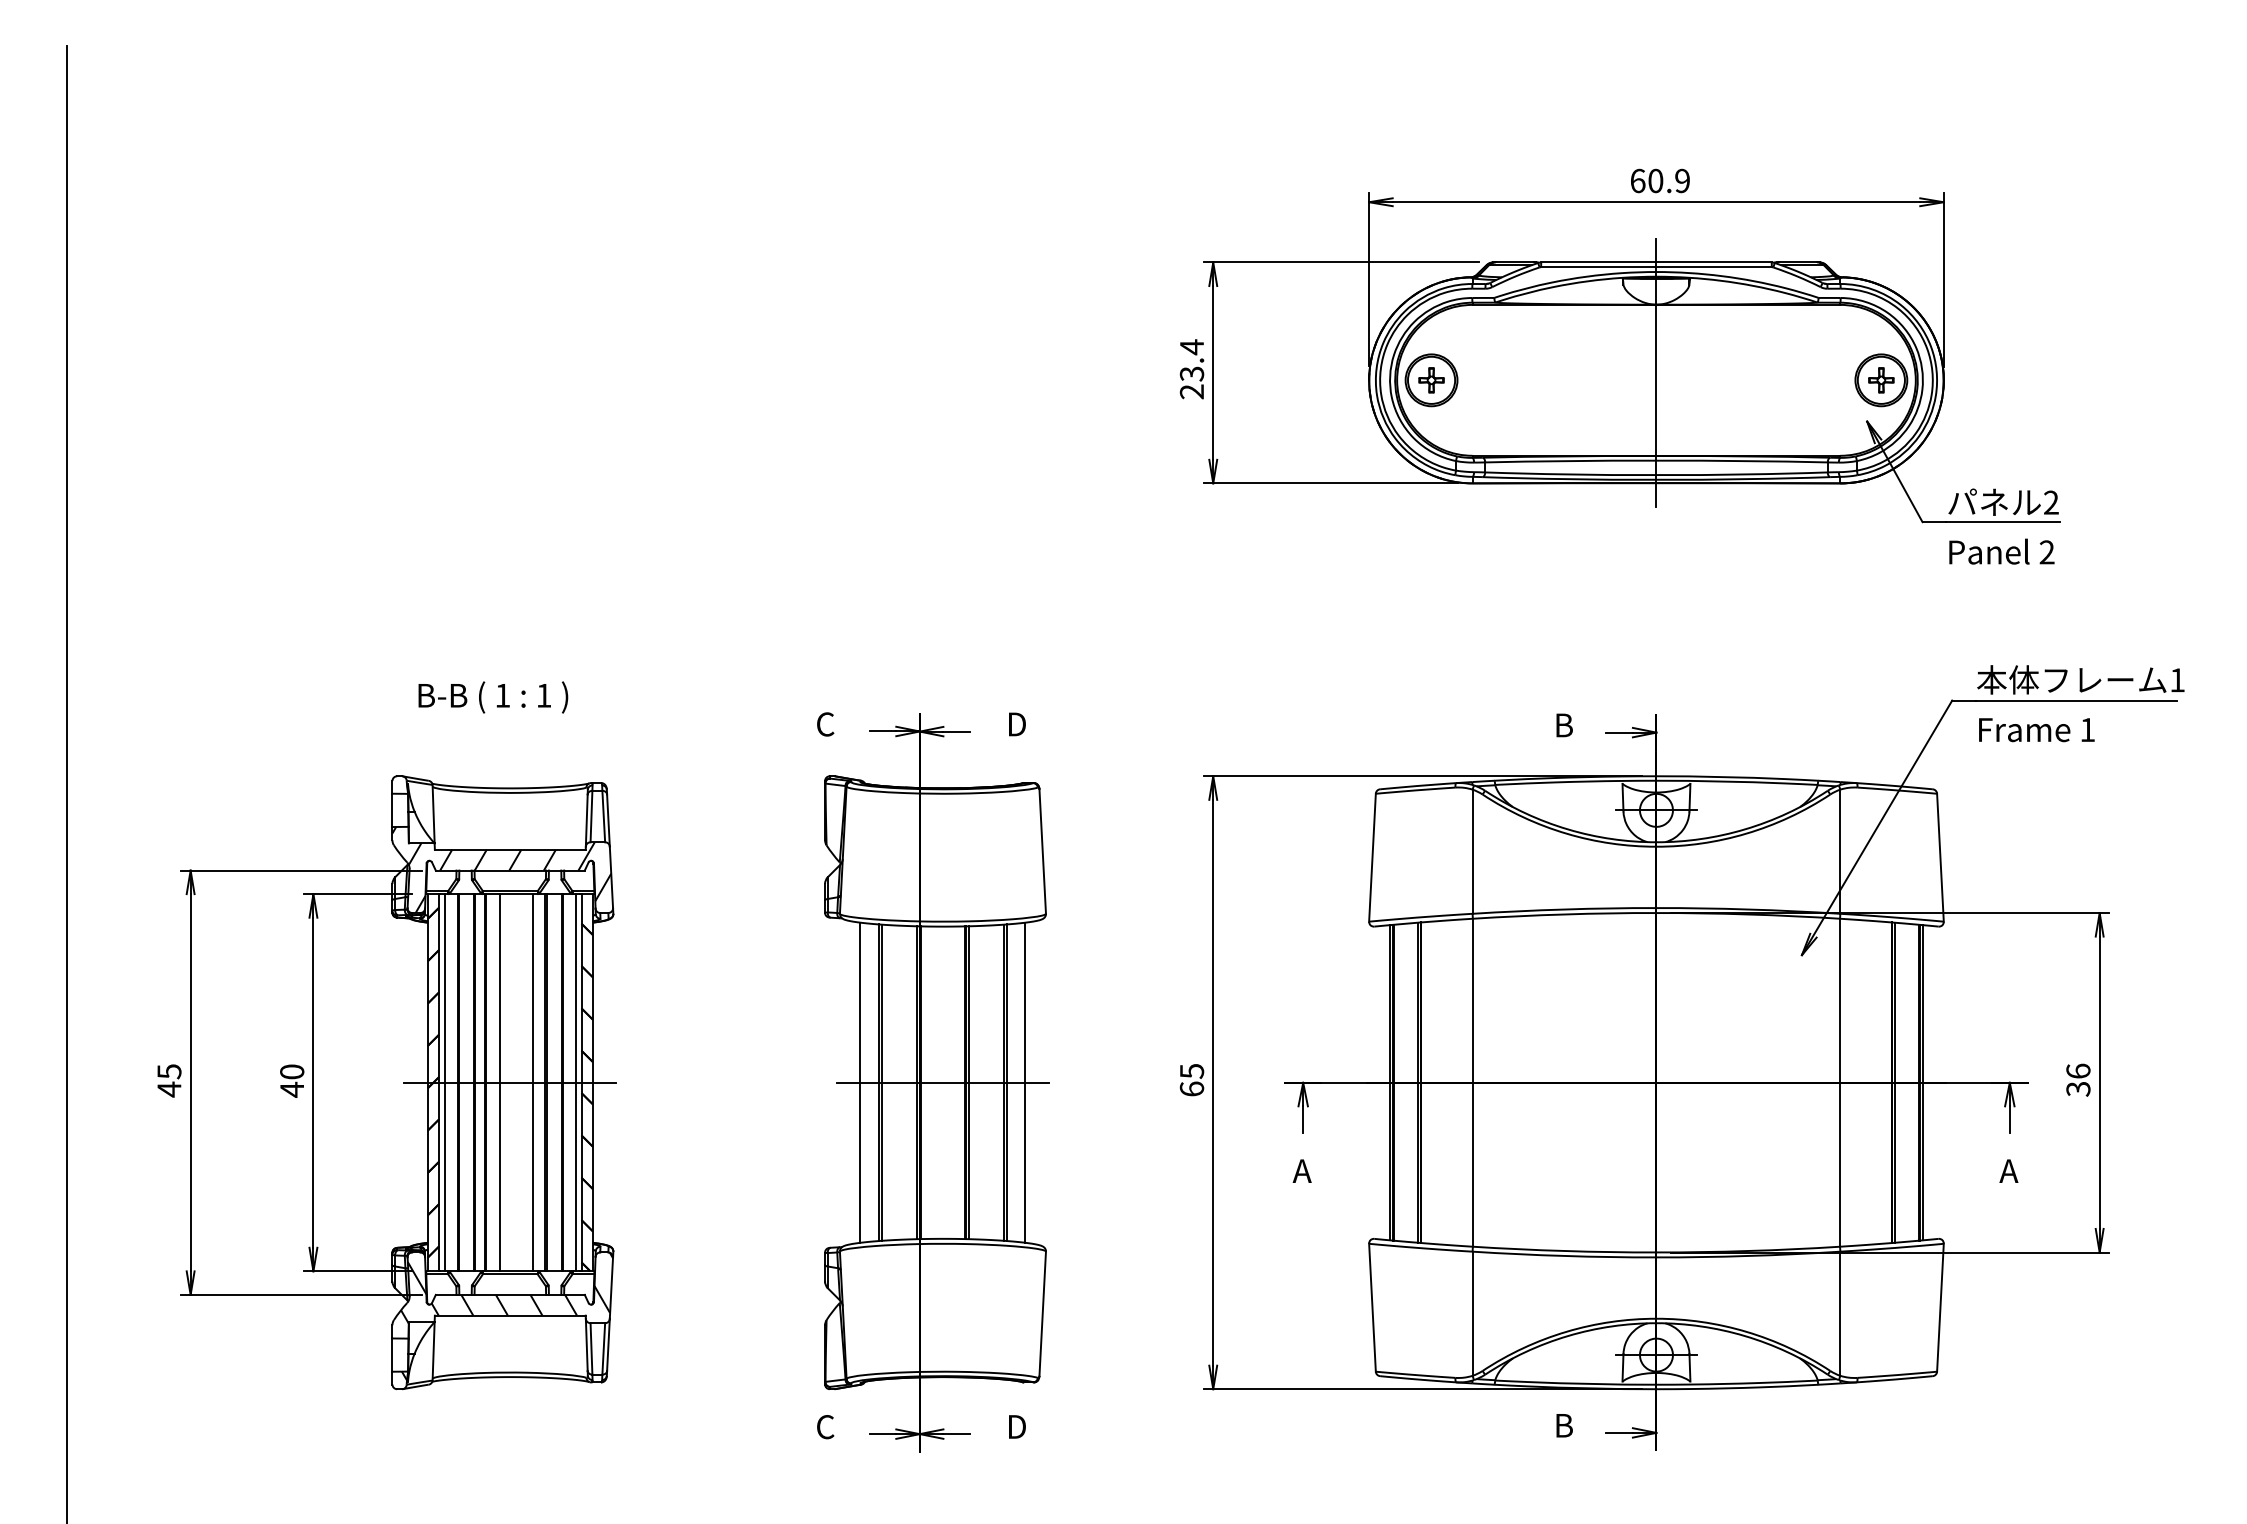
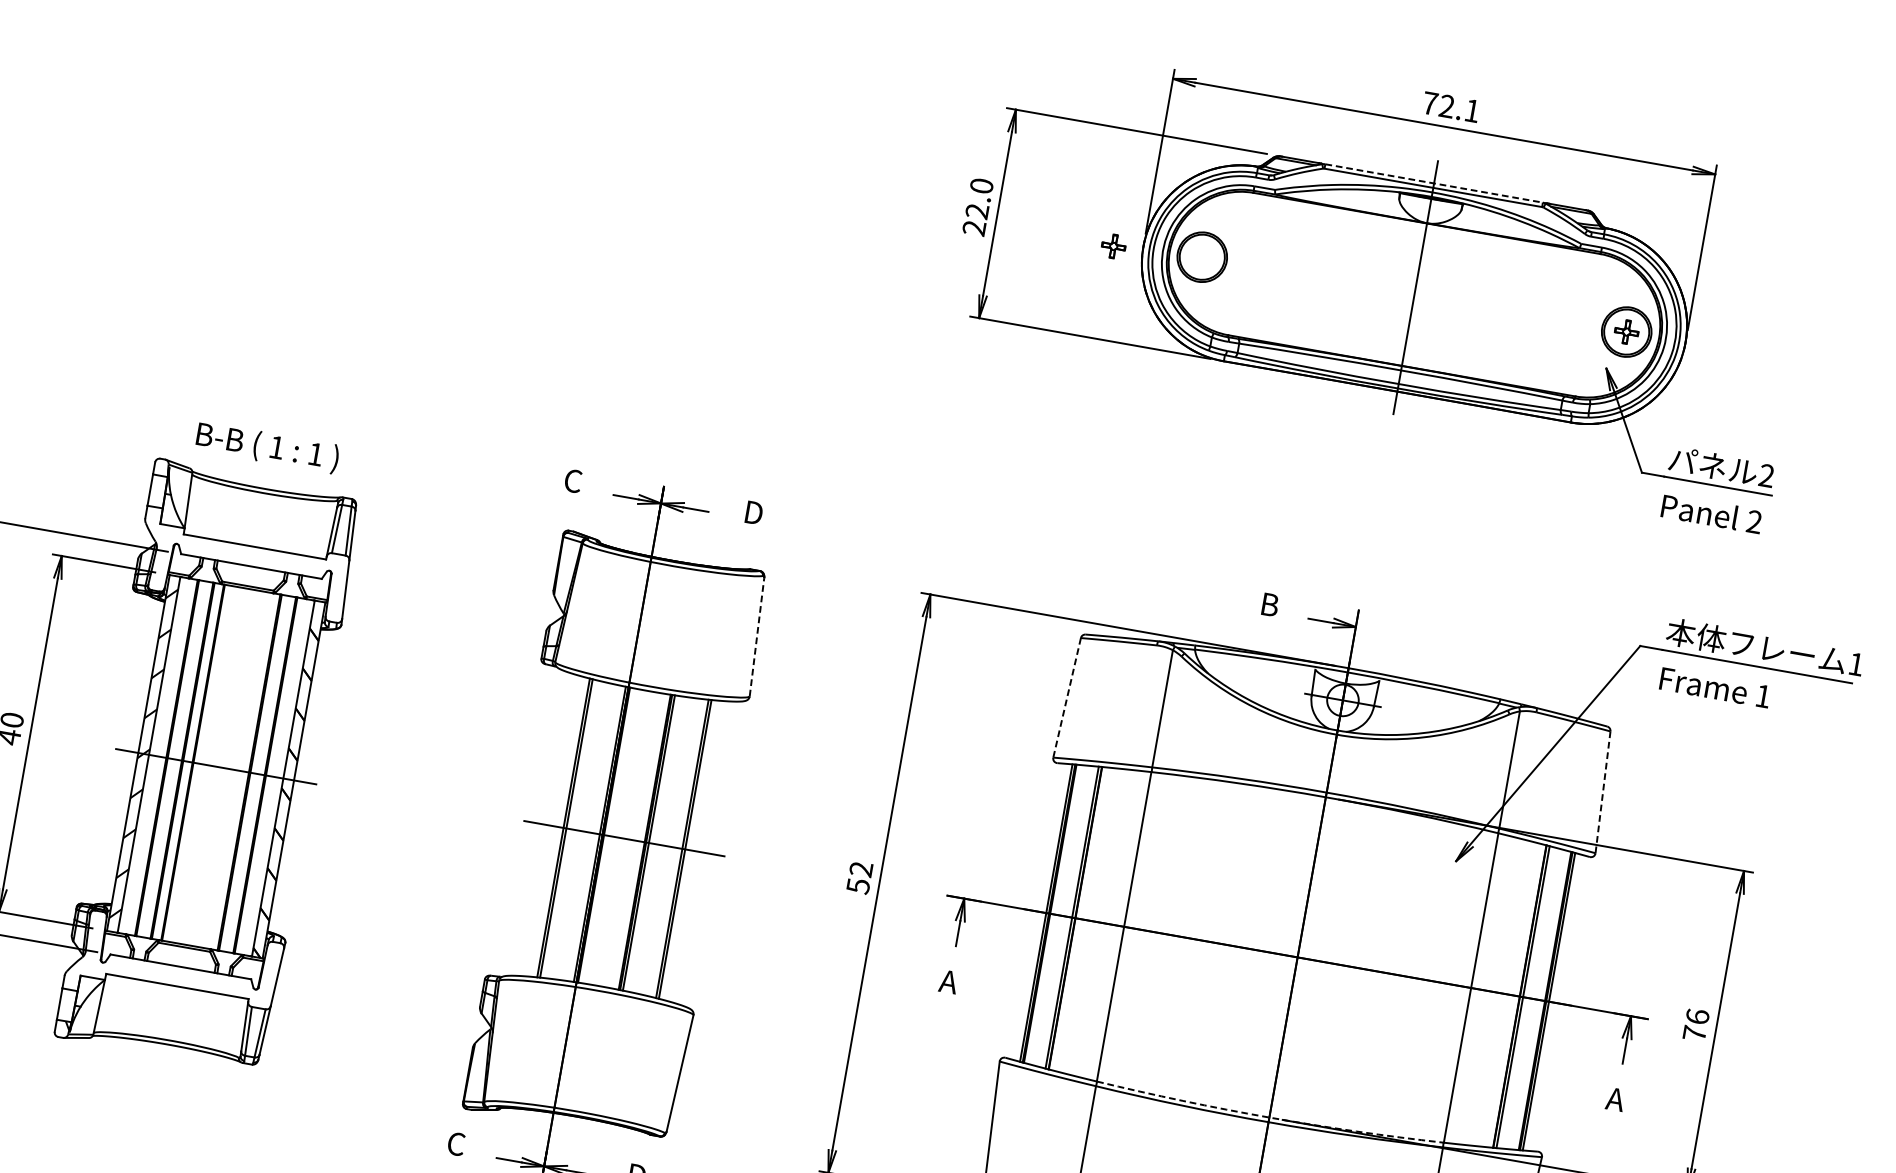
text: (1659, 180) -> (1450, 106), 60.9 -> 72.1
line: (1656, 262) -> (1434, 183), solid -> dashed
text: (1191, 360) -> (979, 198), 23.4 -> 22.0
part: (1431, 380) -> (1113, 246), moved
text: (493, 697) -> (267, 447), moved
line: (1042, 851) -> (756, 637), solid -> dashed
line: (1372, 858) -> (1067, 698), solid -> dashed
line: (1940, 858) -> (1602, 793), solid -> dashed
hatch: (501, 869) -> (243, 564), removed
text: (1191, 1080) -> (859, 877), 65 -> 52
hatch: (433, 1082) -> (143, 753), removed
line: (444, 1082) -> (154, 755), removed
line: (500, 1082) -> (206, 764), removed
line: (533, 1082) -> (238, 770), removed
line: (575, 1082) -> (277, 777), removed
line: (860, 1082) -> (546, 824), removed
line: (1025, 1082) -> (702, 852), removed
text: (2078, 1088) -> (1694, 1033), 36 -> 76
arc: (1656, 1252) -> (1269, 1117), solid -> dashed
hatch: (507, 1287) -> (179, 959), removed

